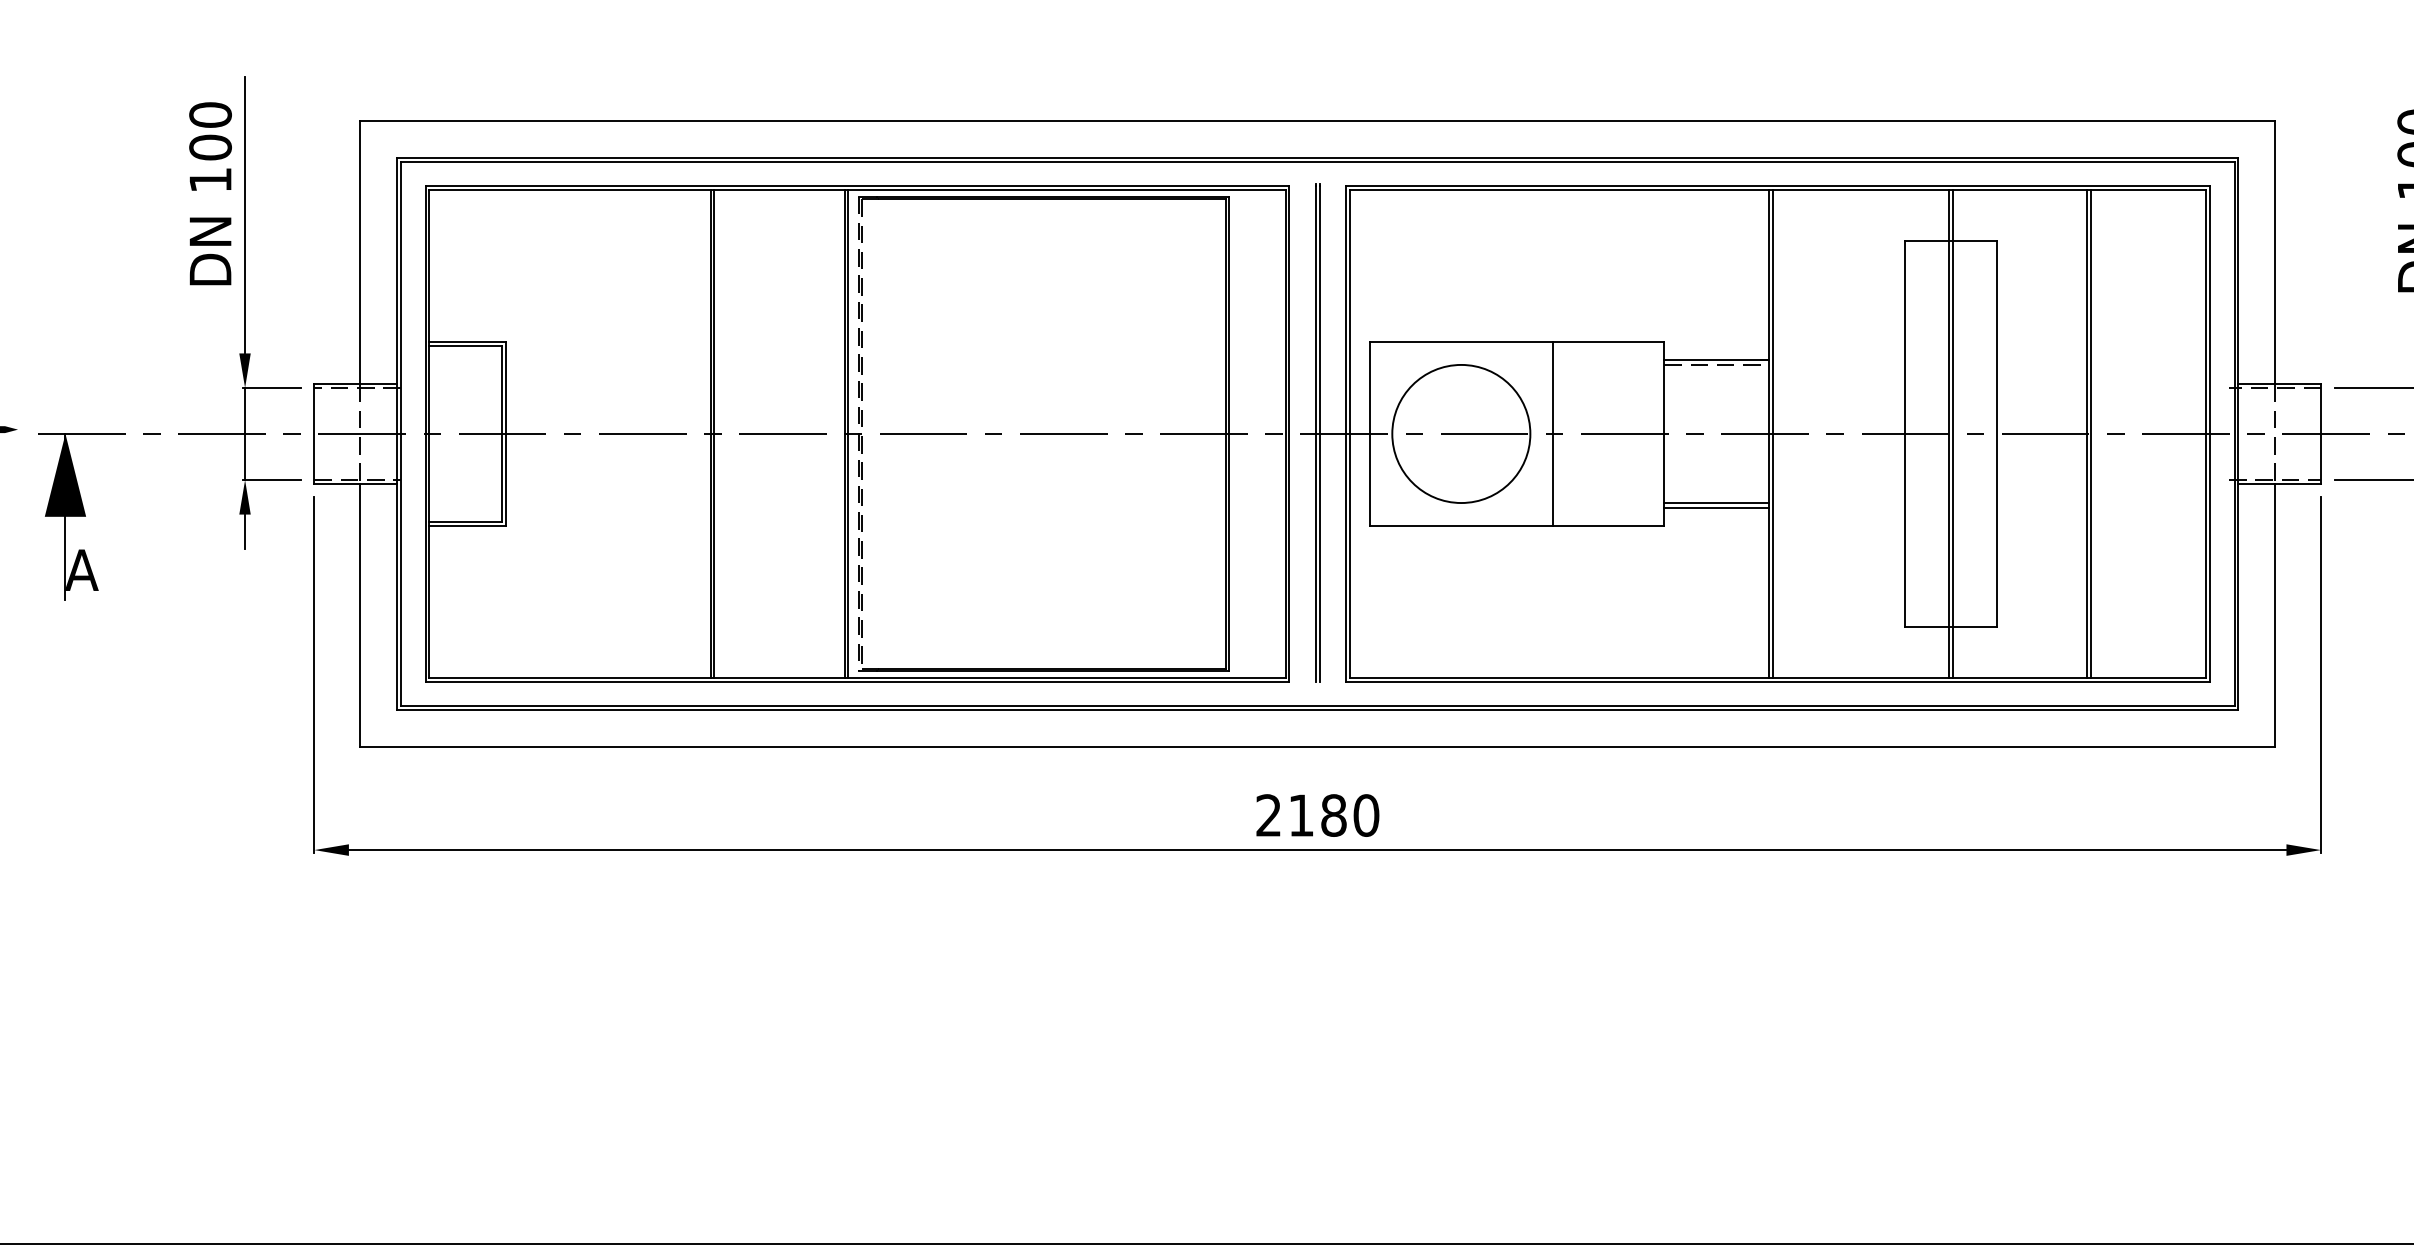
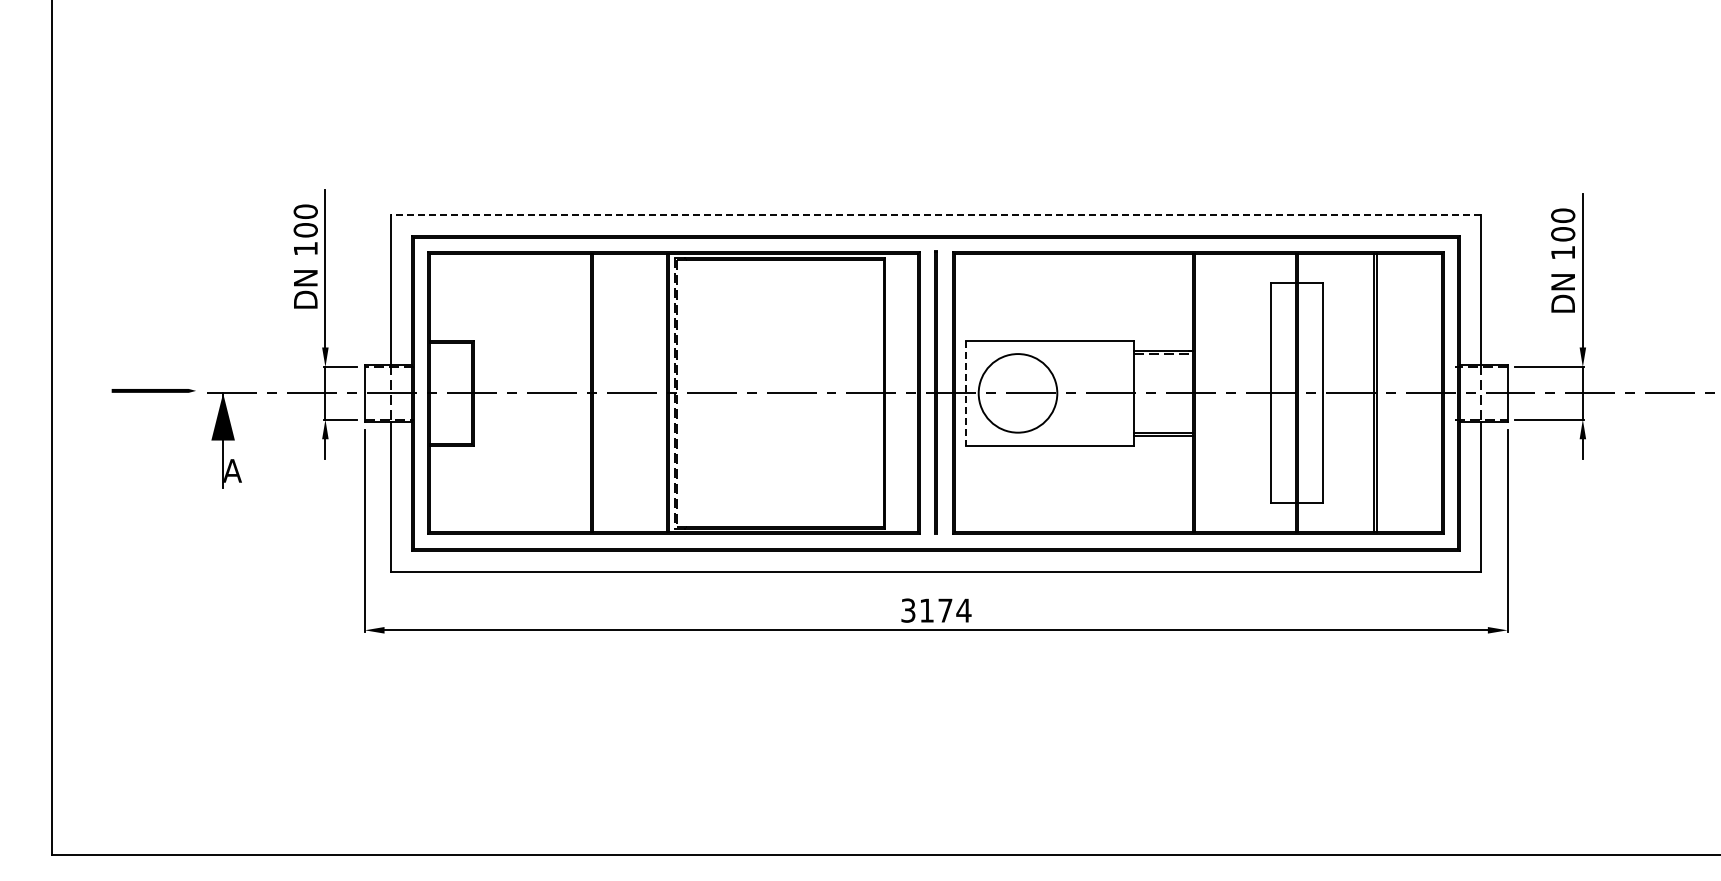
line: (1316, 121) -> (935, 215), solid -> dashed
line: (1553, 432) -> (1070, 392), removed
line: (1369, 434) -> (965, 393), solid -> dashed
text: (1318, 815) -> (936, 610), 2180 -> 3174

